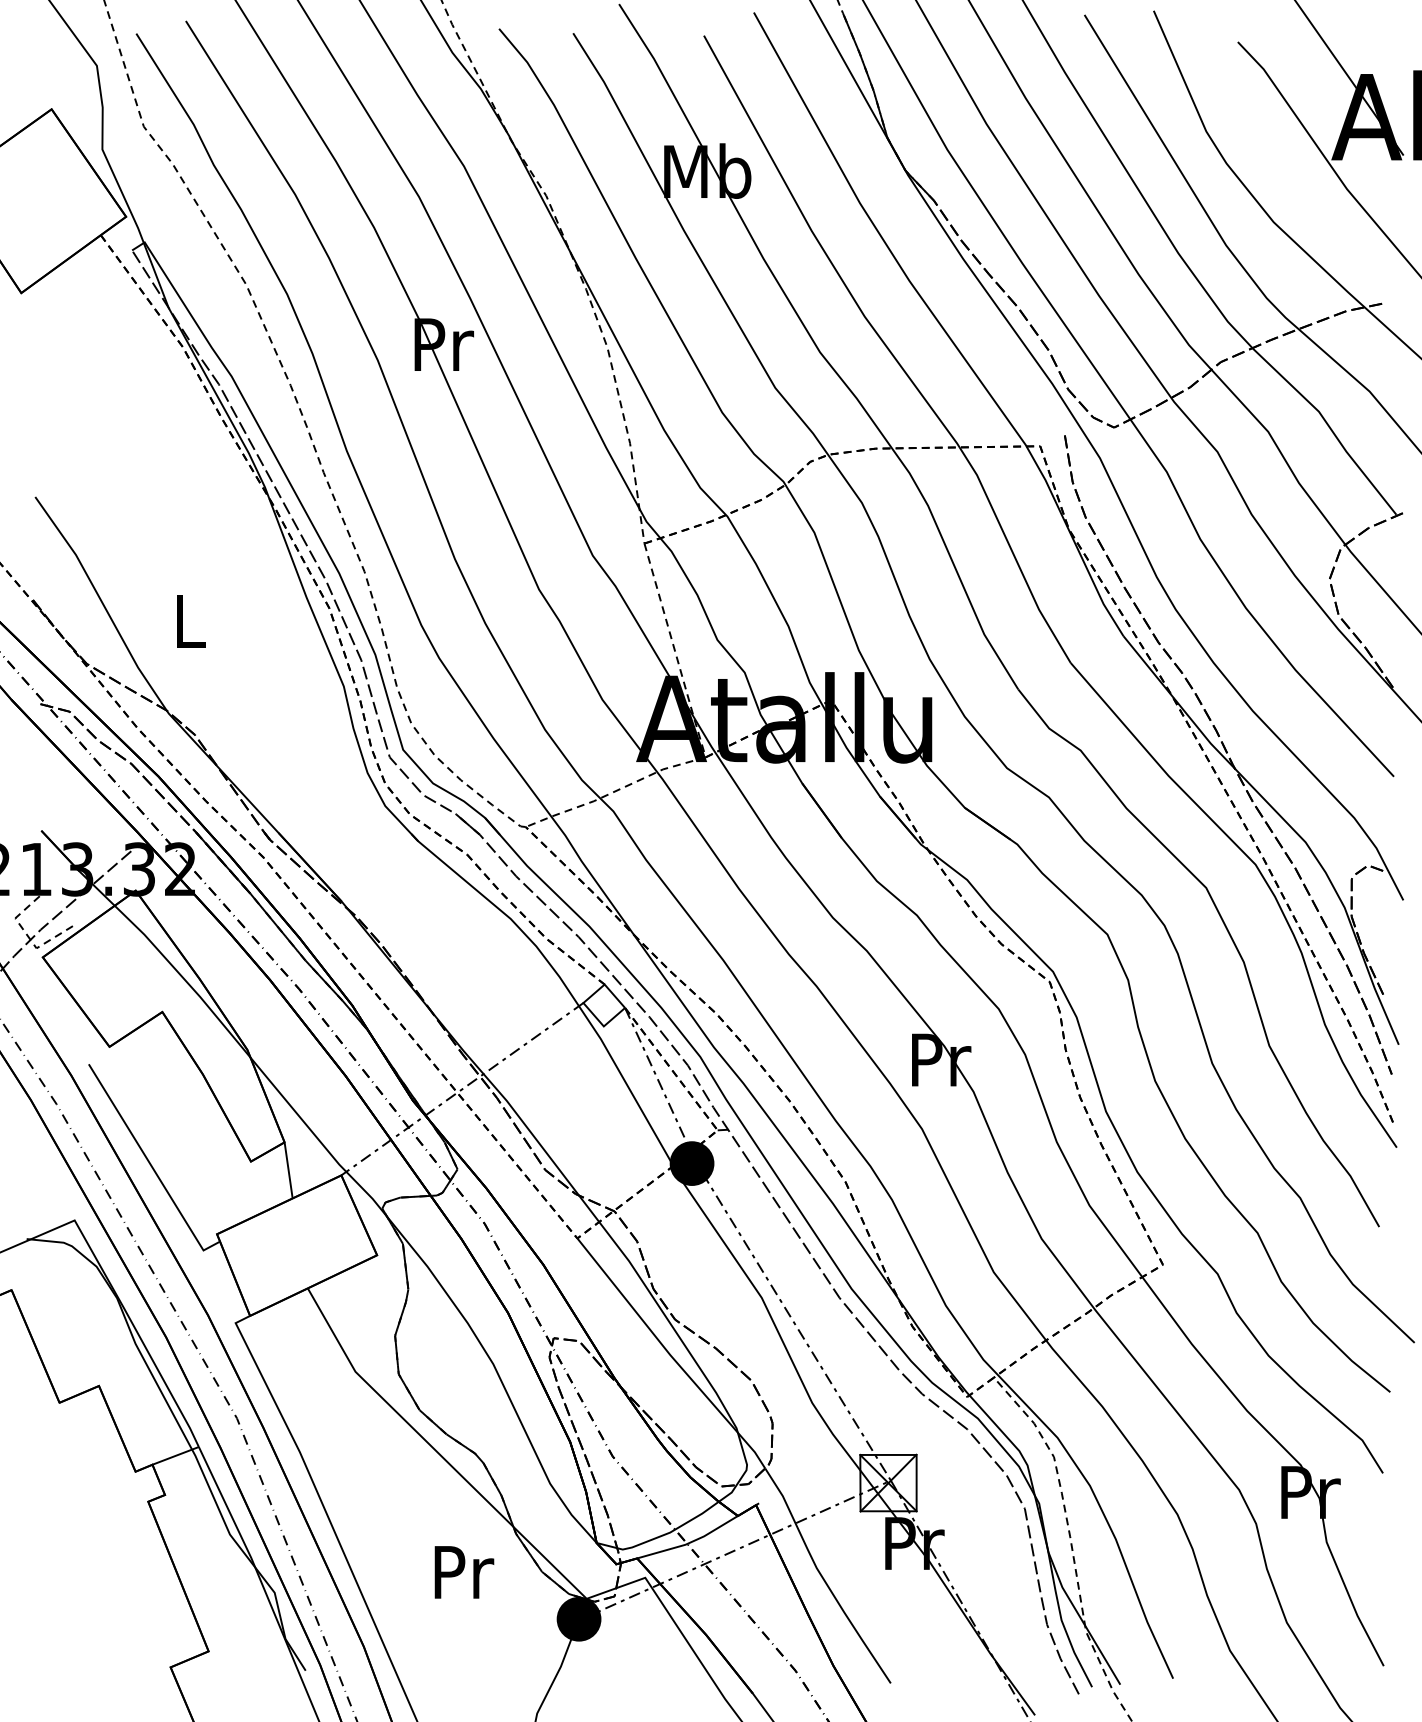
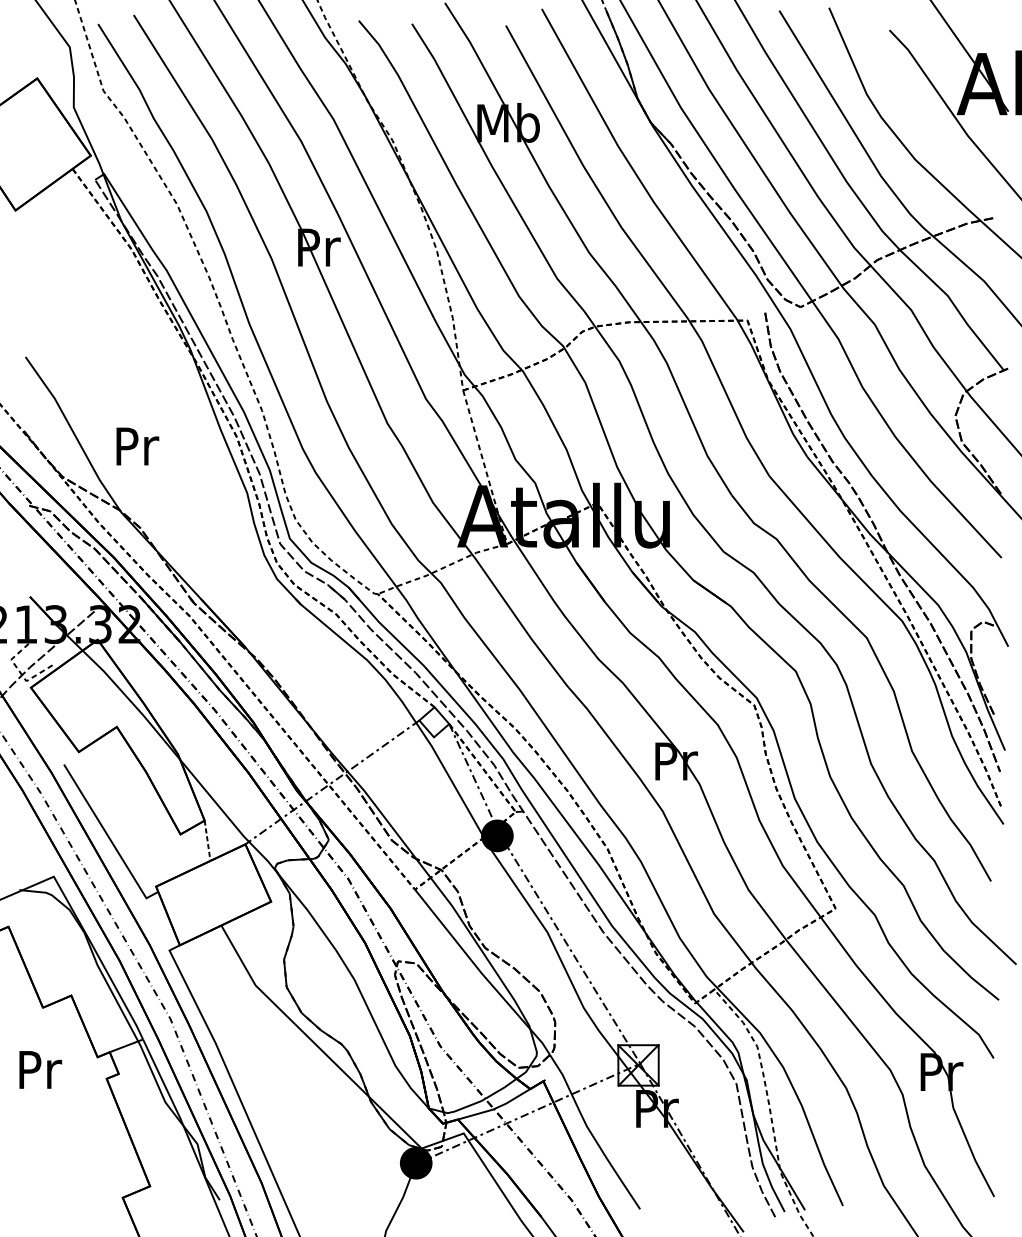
text: (191, 621) -> (137, 446), L -> Pr
line: (288, 1170) -> (207, 840), solid -> dashed
text: (464, 1572) -> (40, 1070), moved

